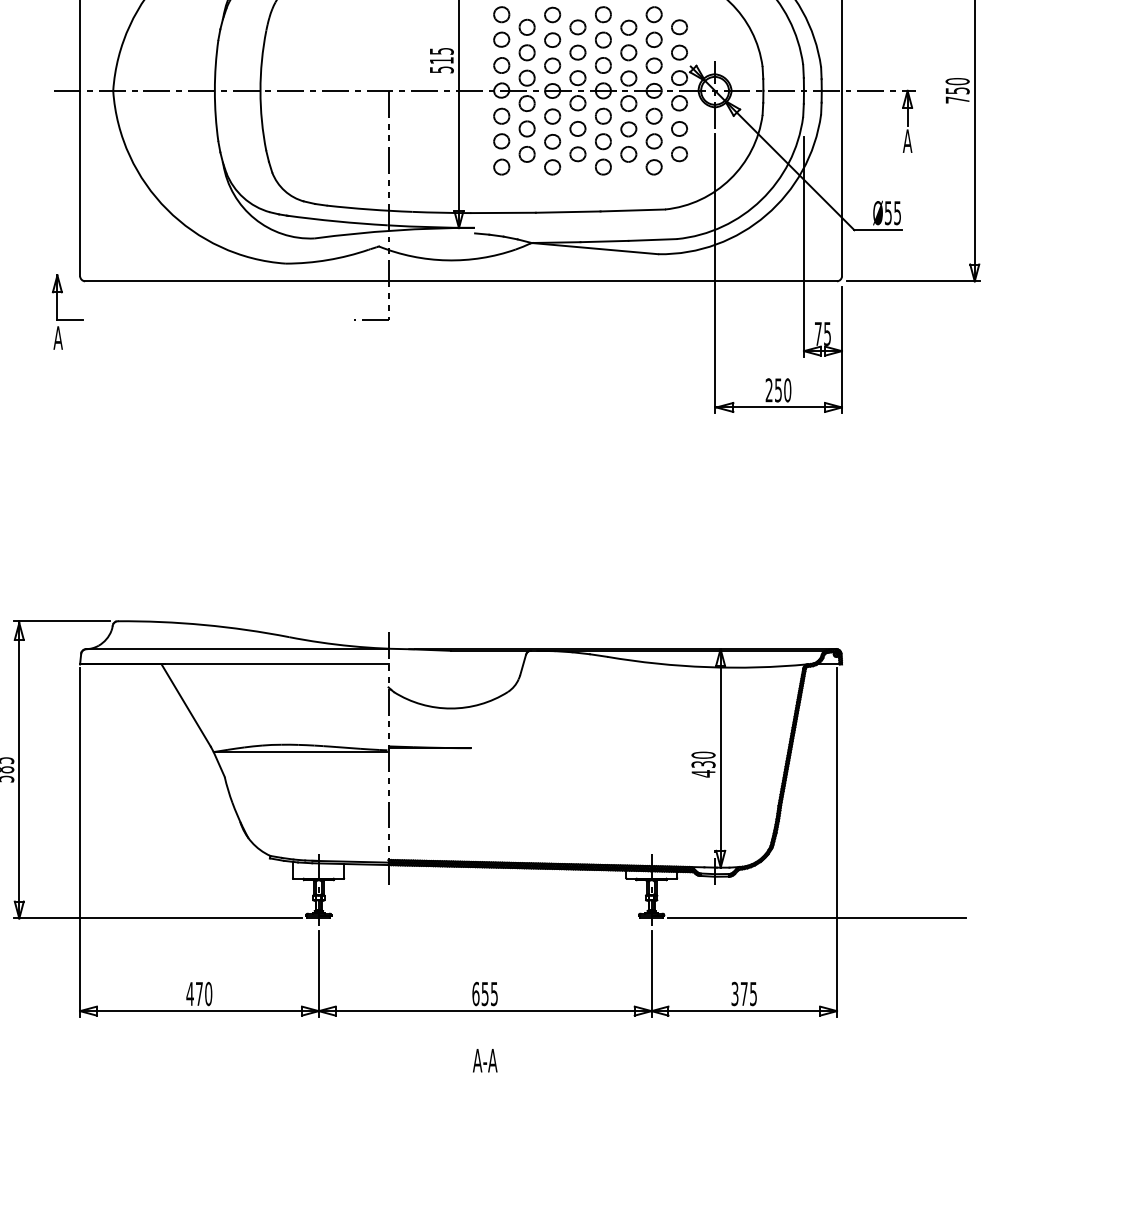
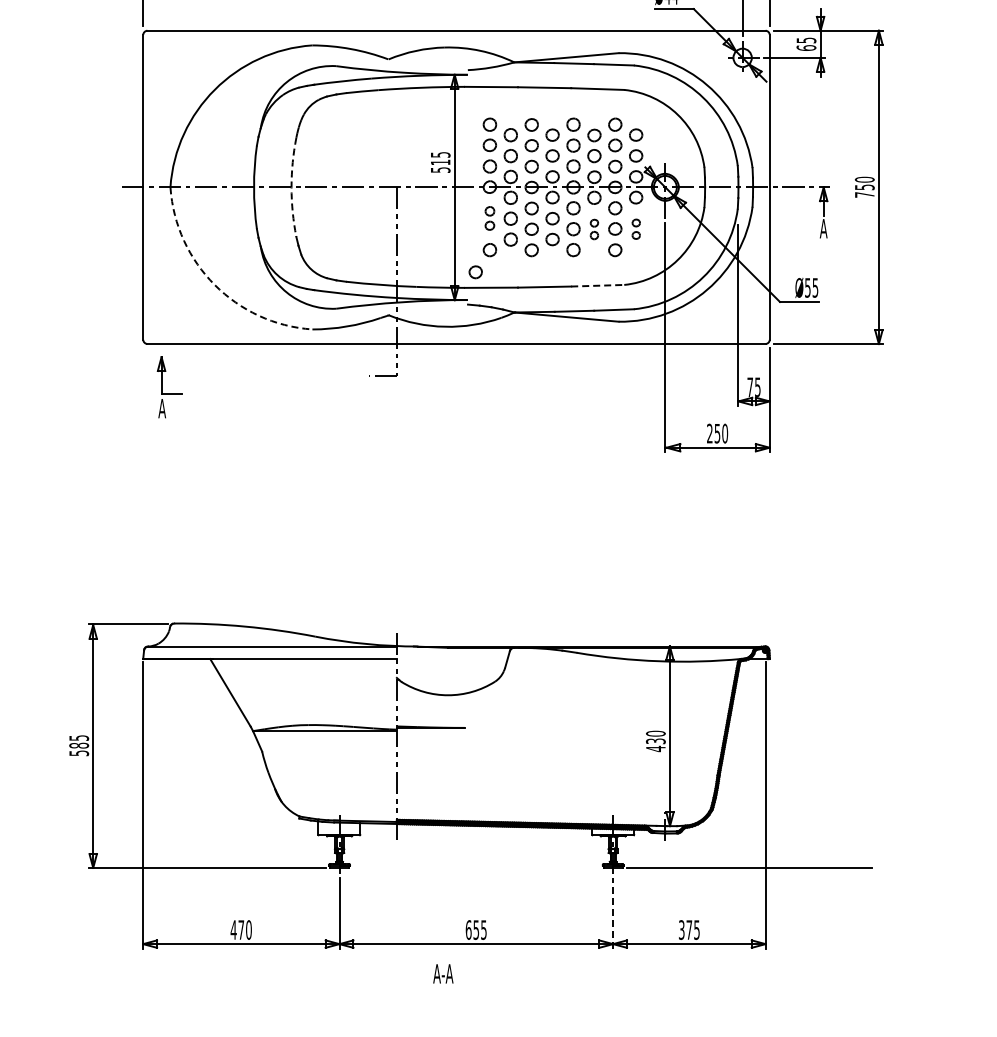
arc: (260, 91) -> (291, 187), solid -> dashed
part: (501, 128) -> (489, 218), size x0.7
part: (628, 142) -> (594, 229), size x0.6
part: (679, 142) -> (636, 229), size x0.6
part: (484, 194) -> (475, 272), added
arc: (166, 210) -> (214, 285), solid -> dashed
line: (632, 210) -> (597, 285), solid -> dashed
part: (67, 312) -> (169, 387), moved
line: (652, 972) -> (613, 912), solid -> dashed
text: (485, 1060) -> (443, 973), moved

